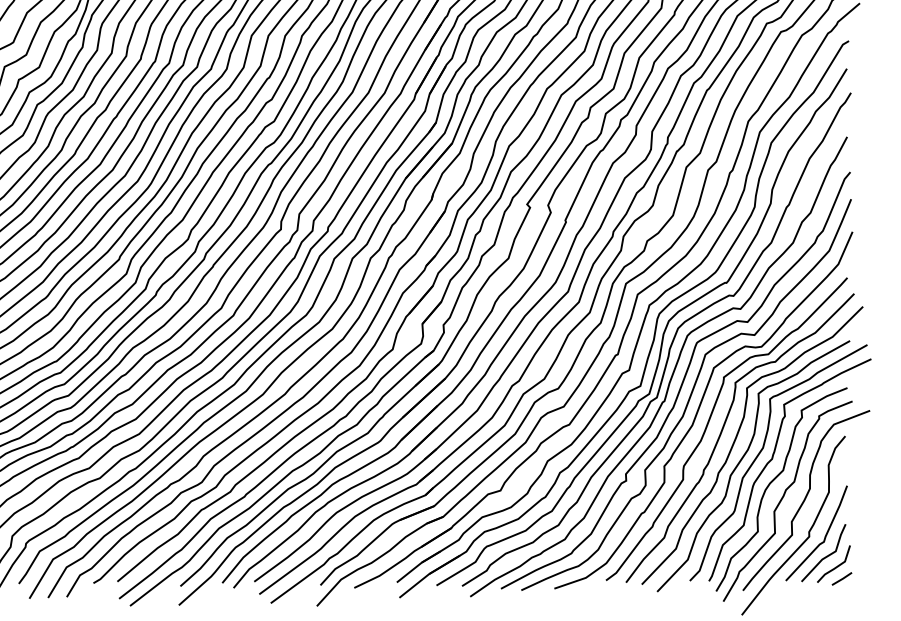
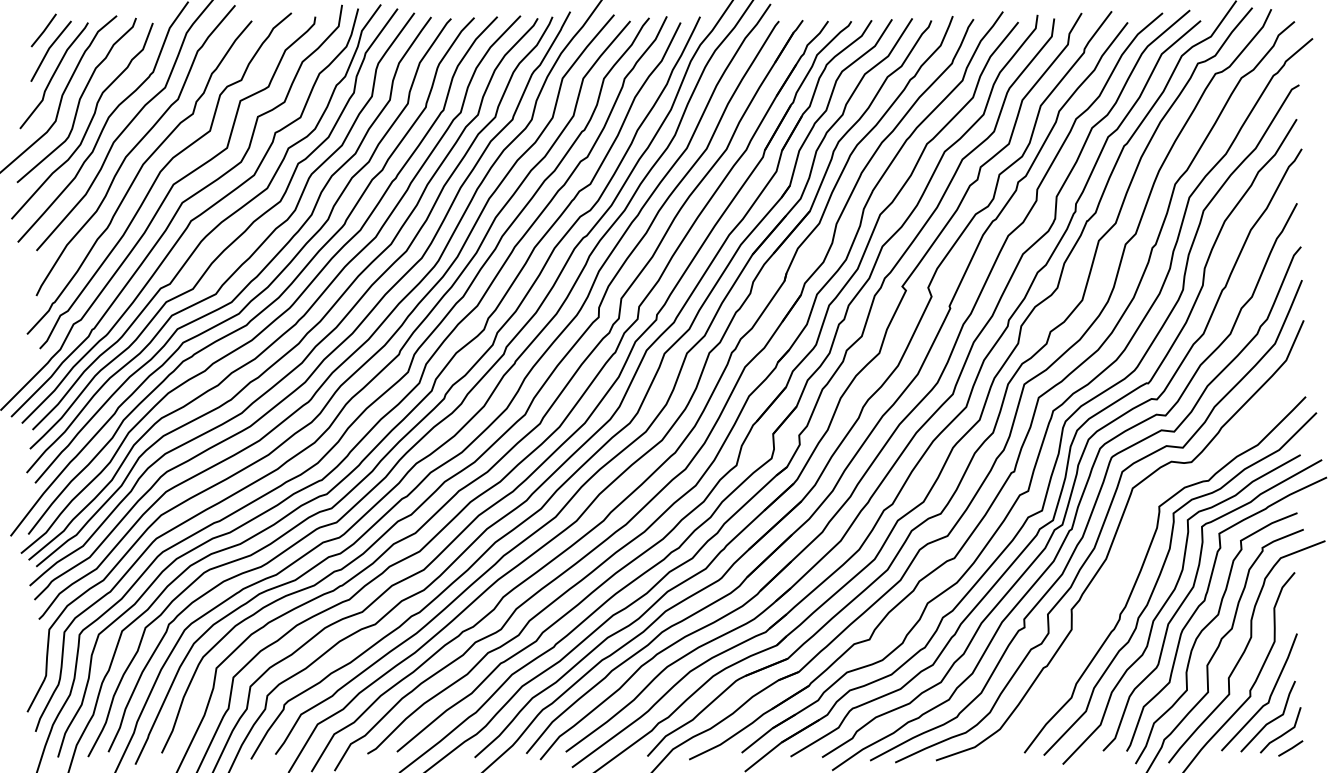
curve: (709, 421) -> (1127, 554), removed

